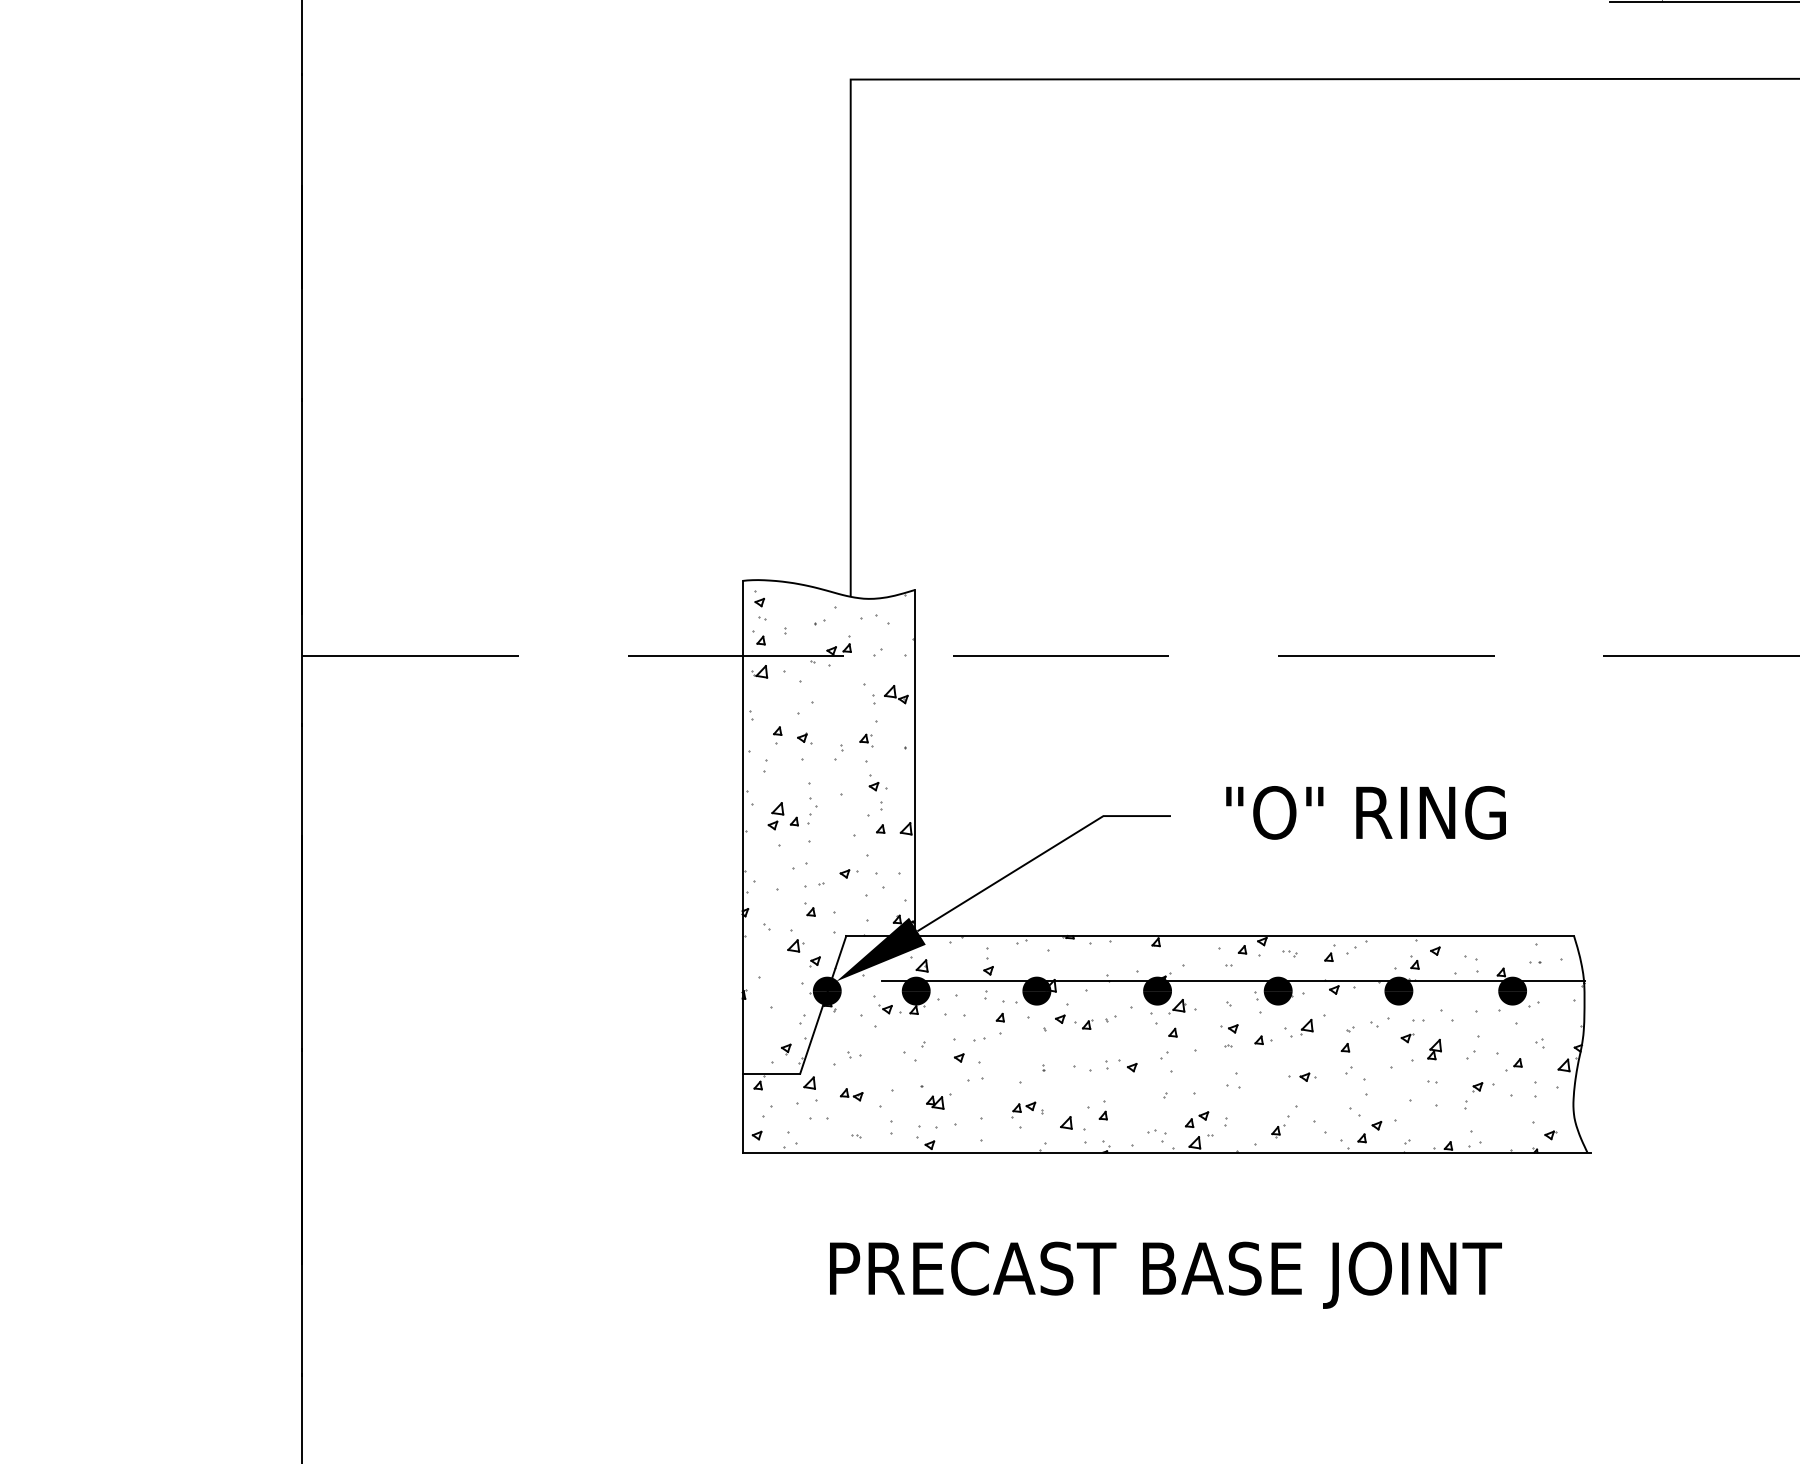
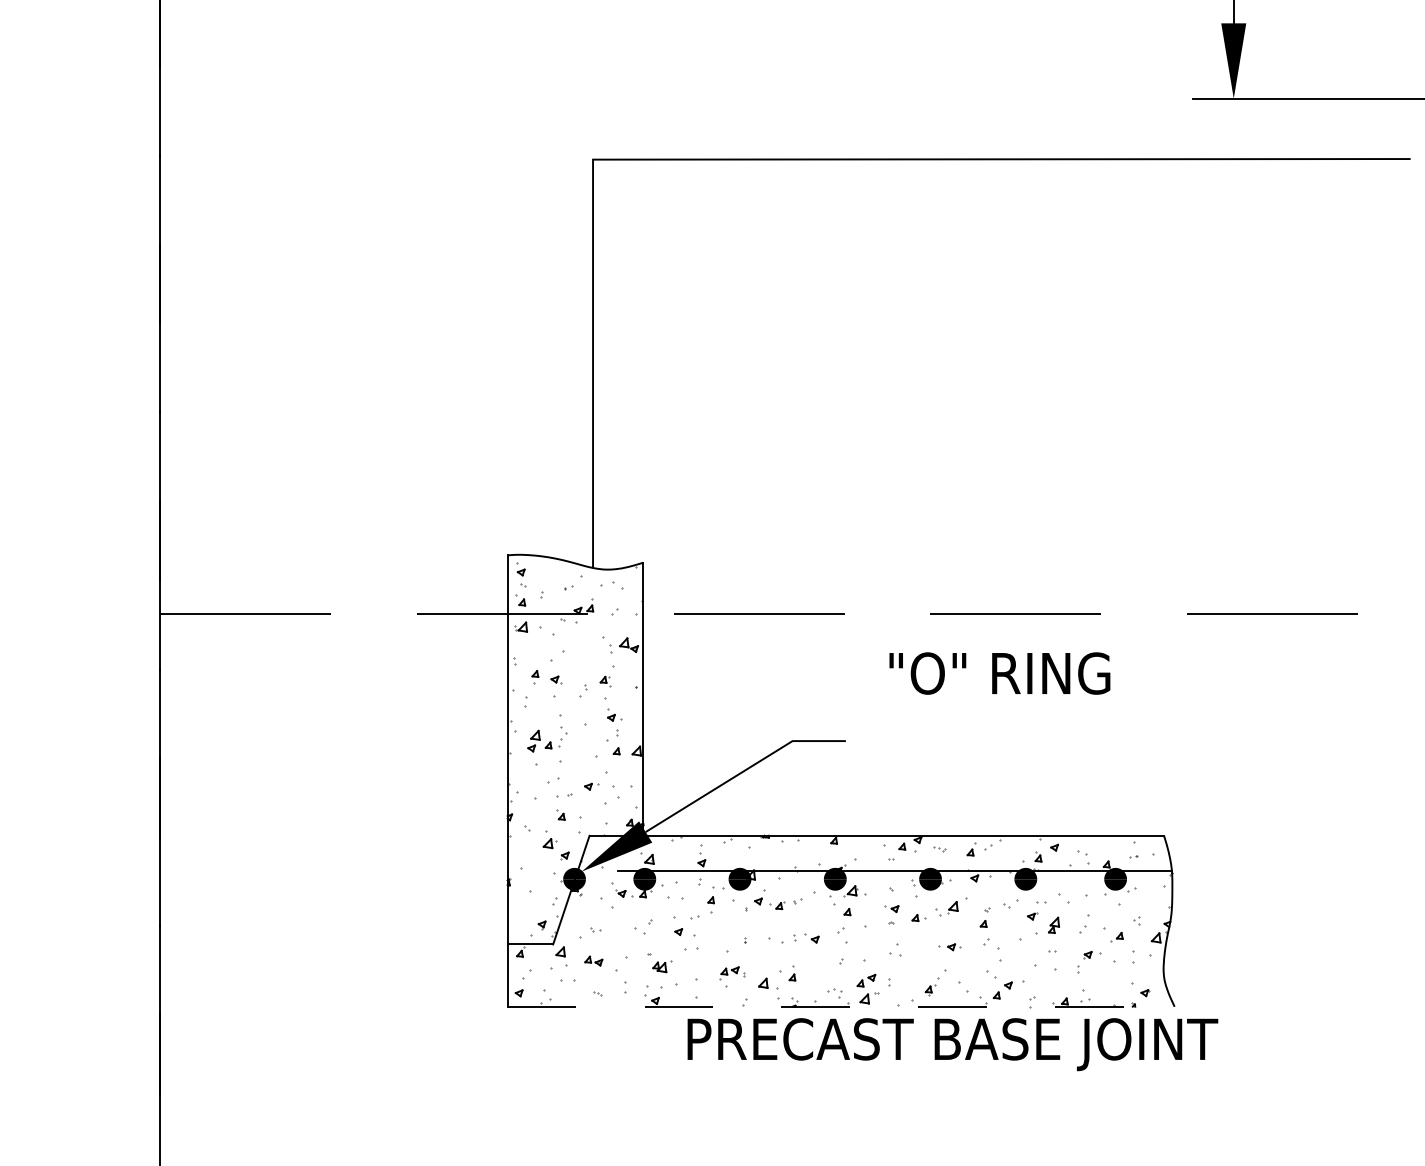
text: (1365, 812) -> (999, 673), moved
line: (1167, 1152) -> (843, 1006), solid -> dashed
text: (1165, 1275) -> (952, 1044), moved

